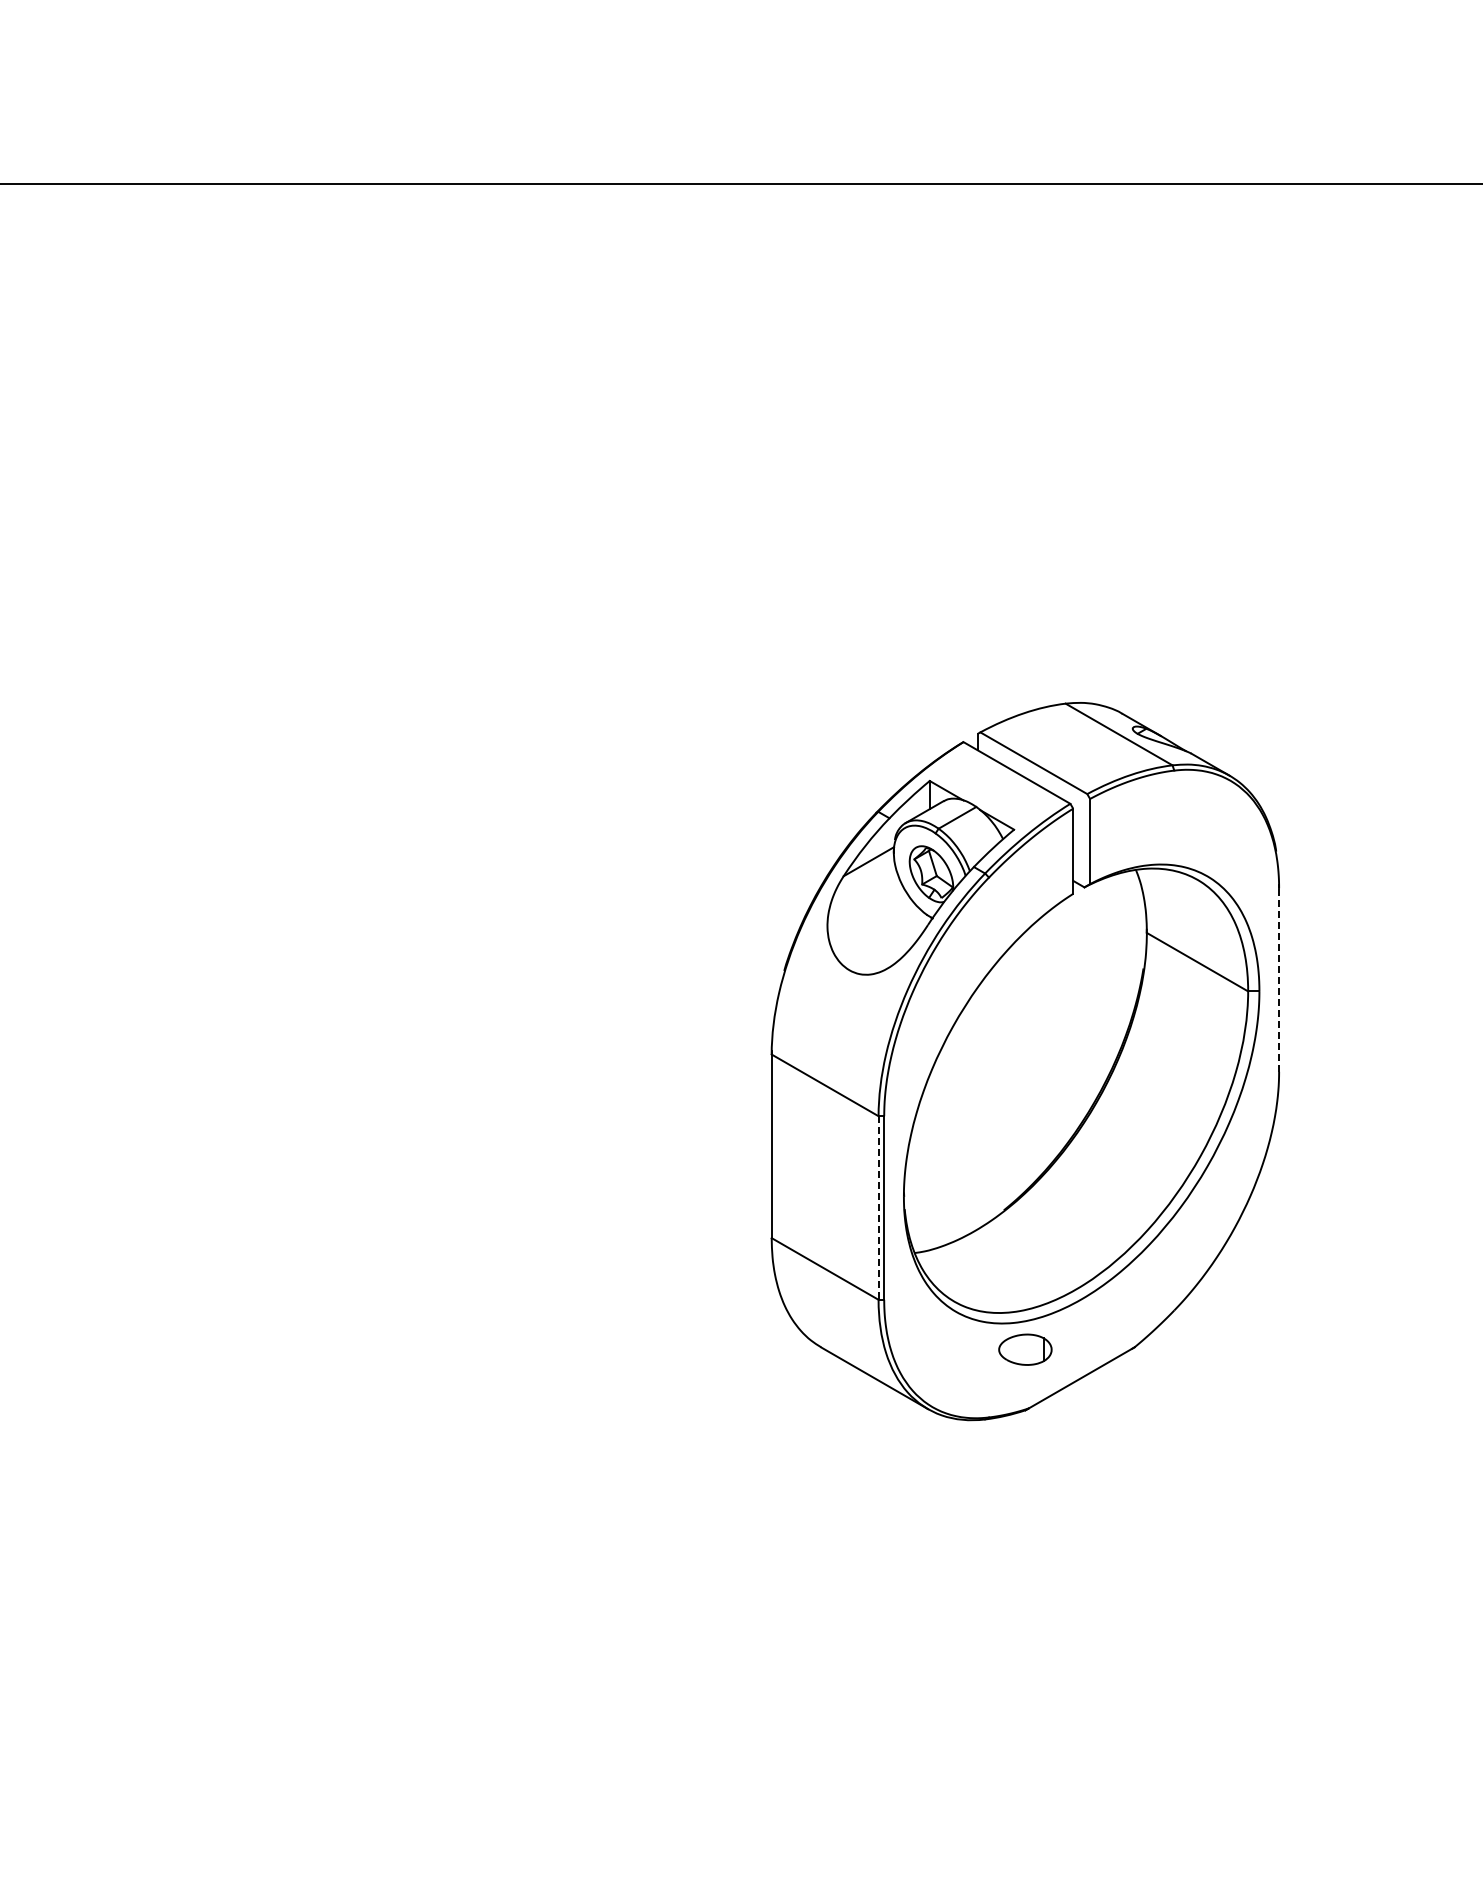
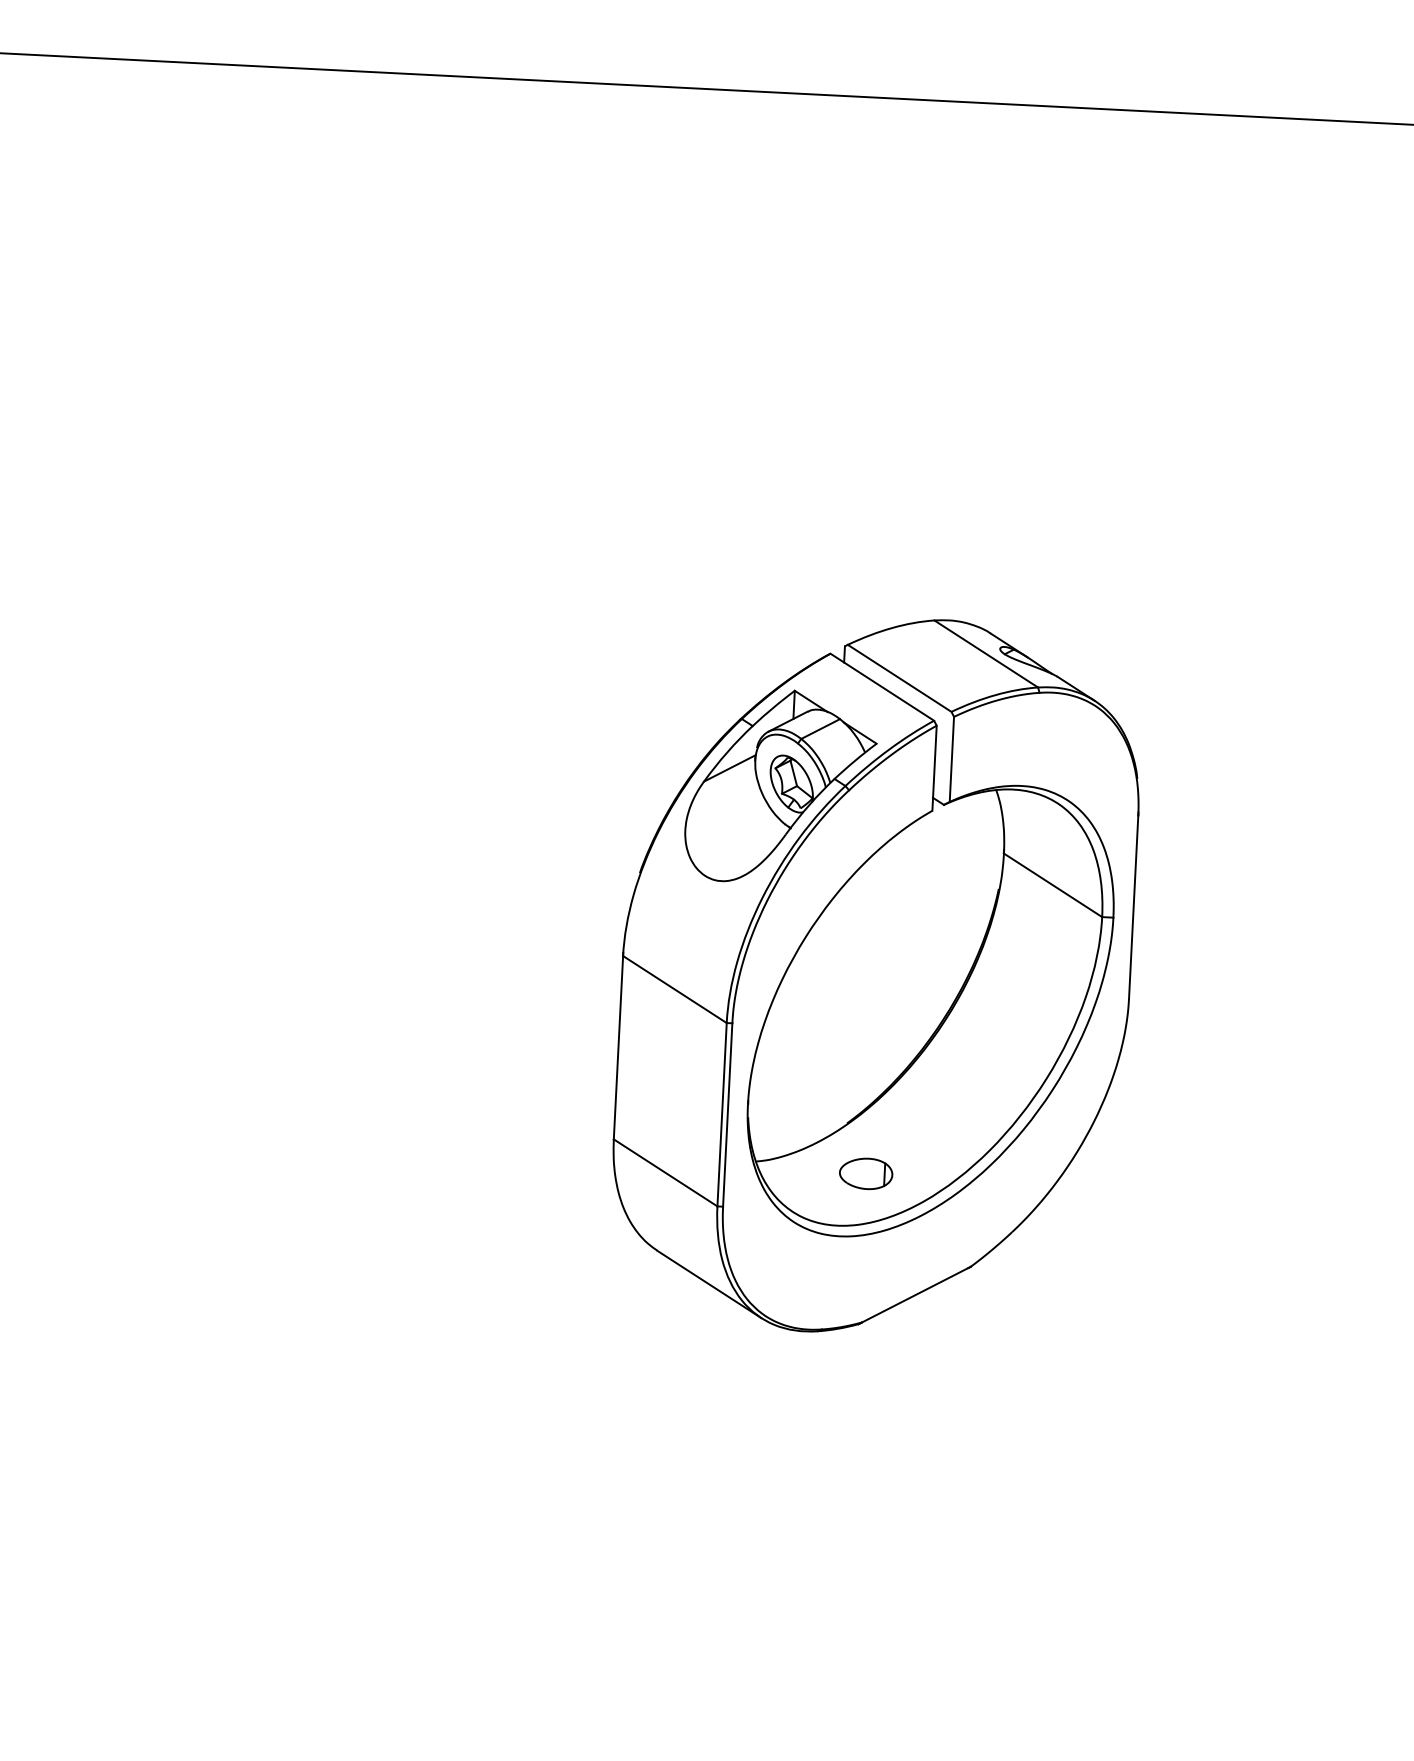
line: (1279, 980) -> (1134, 907), dashed -> solid
line: (878, 1208) -> (721, 1115), dashed -> solid
part: (1025, 1349) -> (866, 1173), moved

